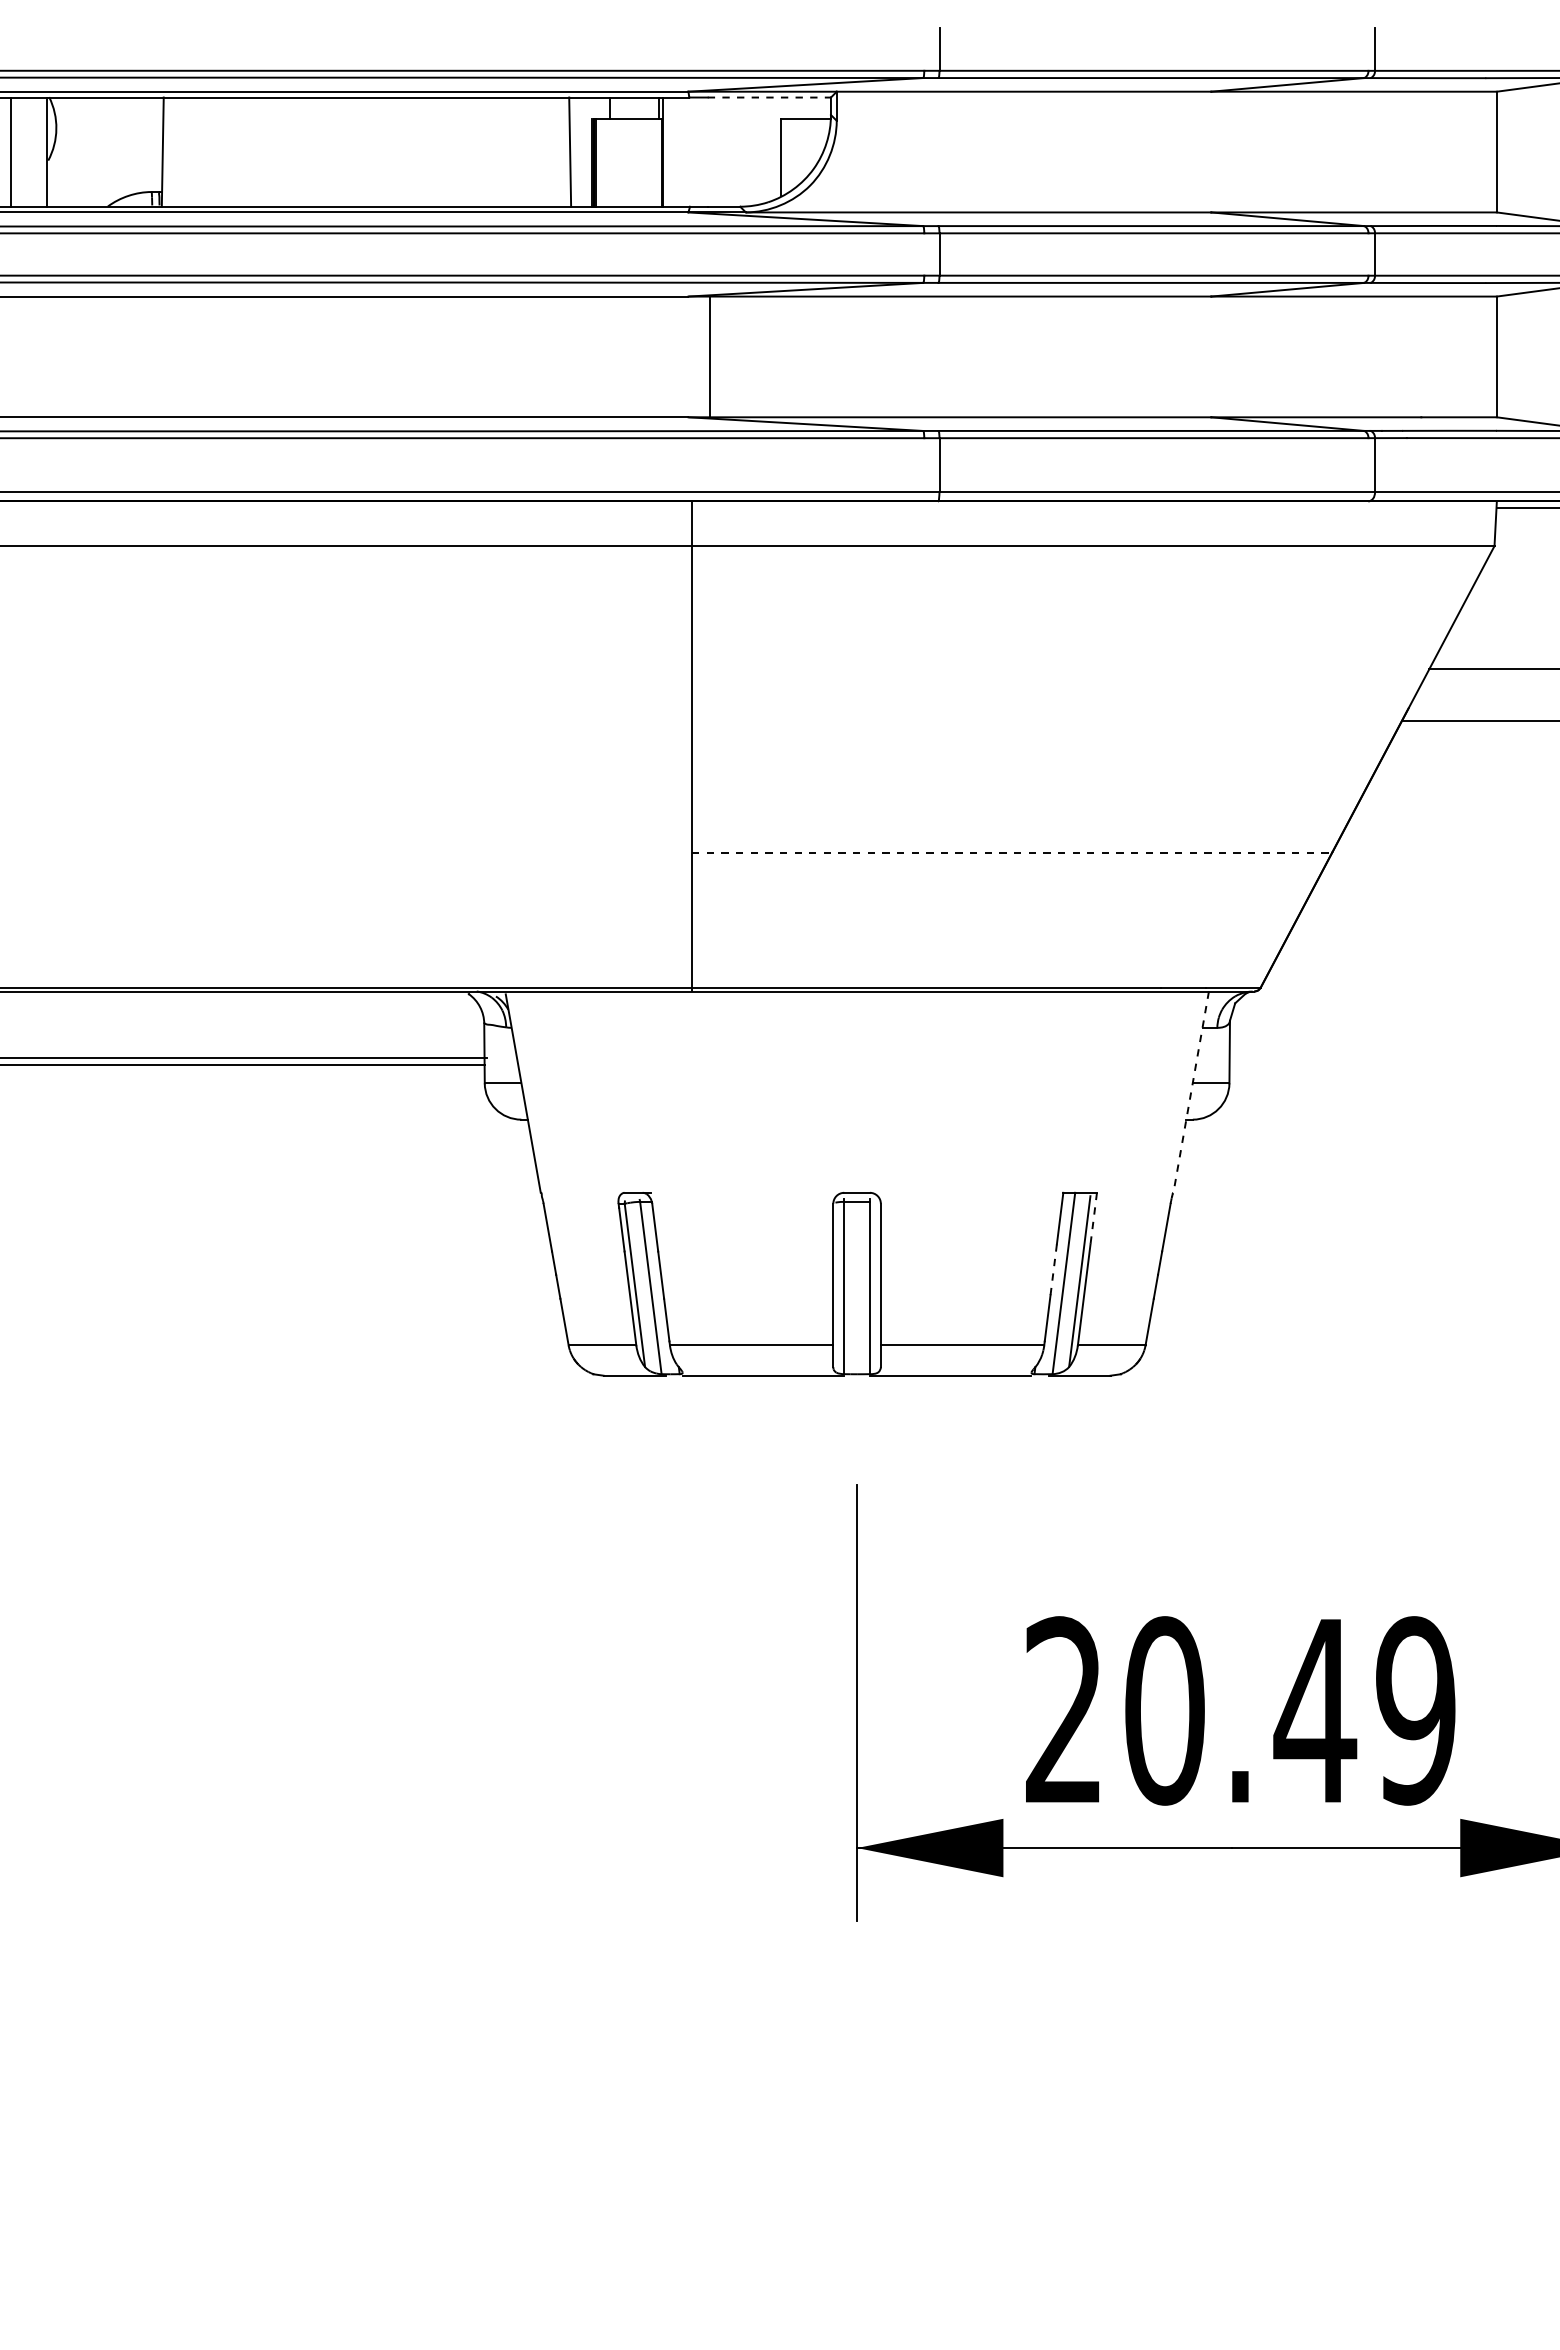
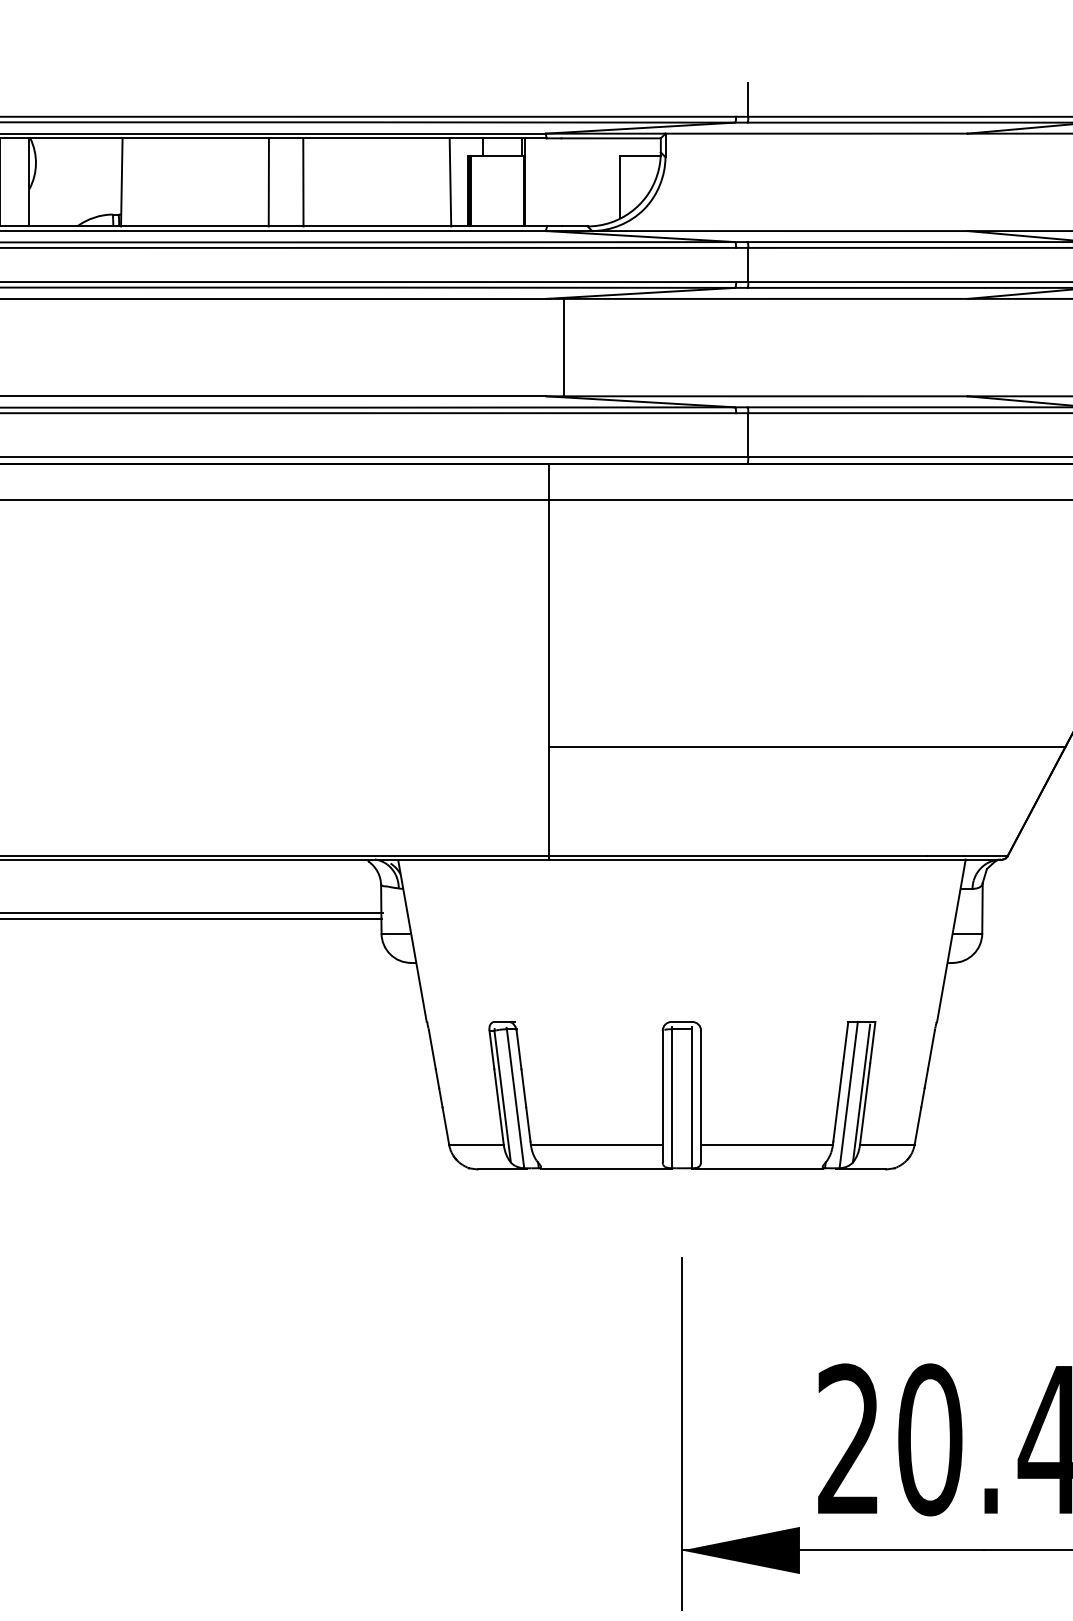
line: (769, 97) -> (611, 138), dashed -> solid
line: (344, 151) -> (268, 181), added
line: (387, 151) -> (303, 181), added
line: (1012, 852) -> (807, 747), dashed -> solid
line: (1191, 1092) -> (951, 940), dashed -> solid
line: (1093, 1218) -> (872, 1042), dashed -> solid
line: (1053, 1269) -> (840, 1083), dashed -> solid

